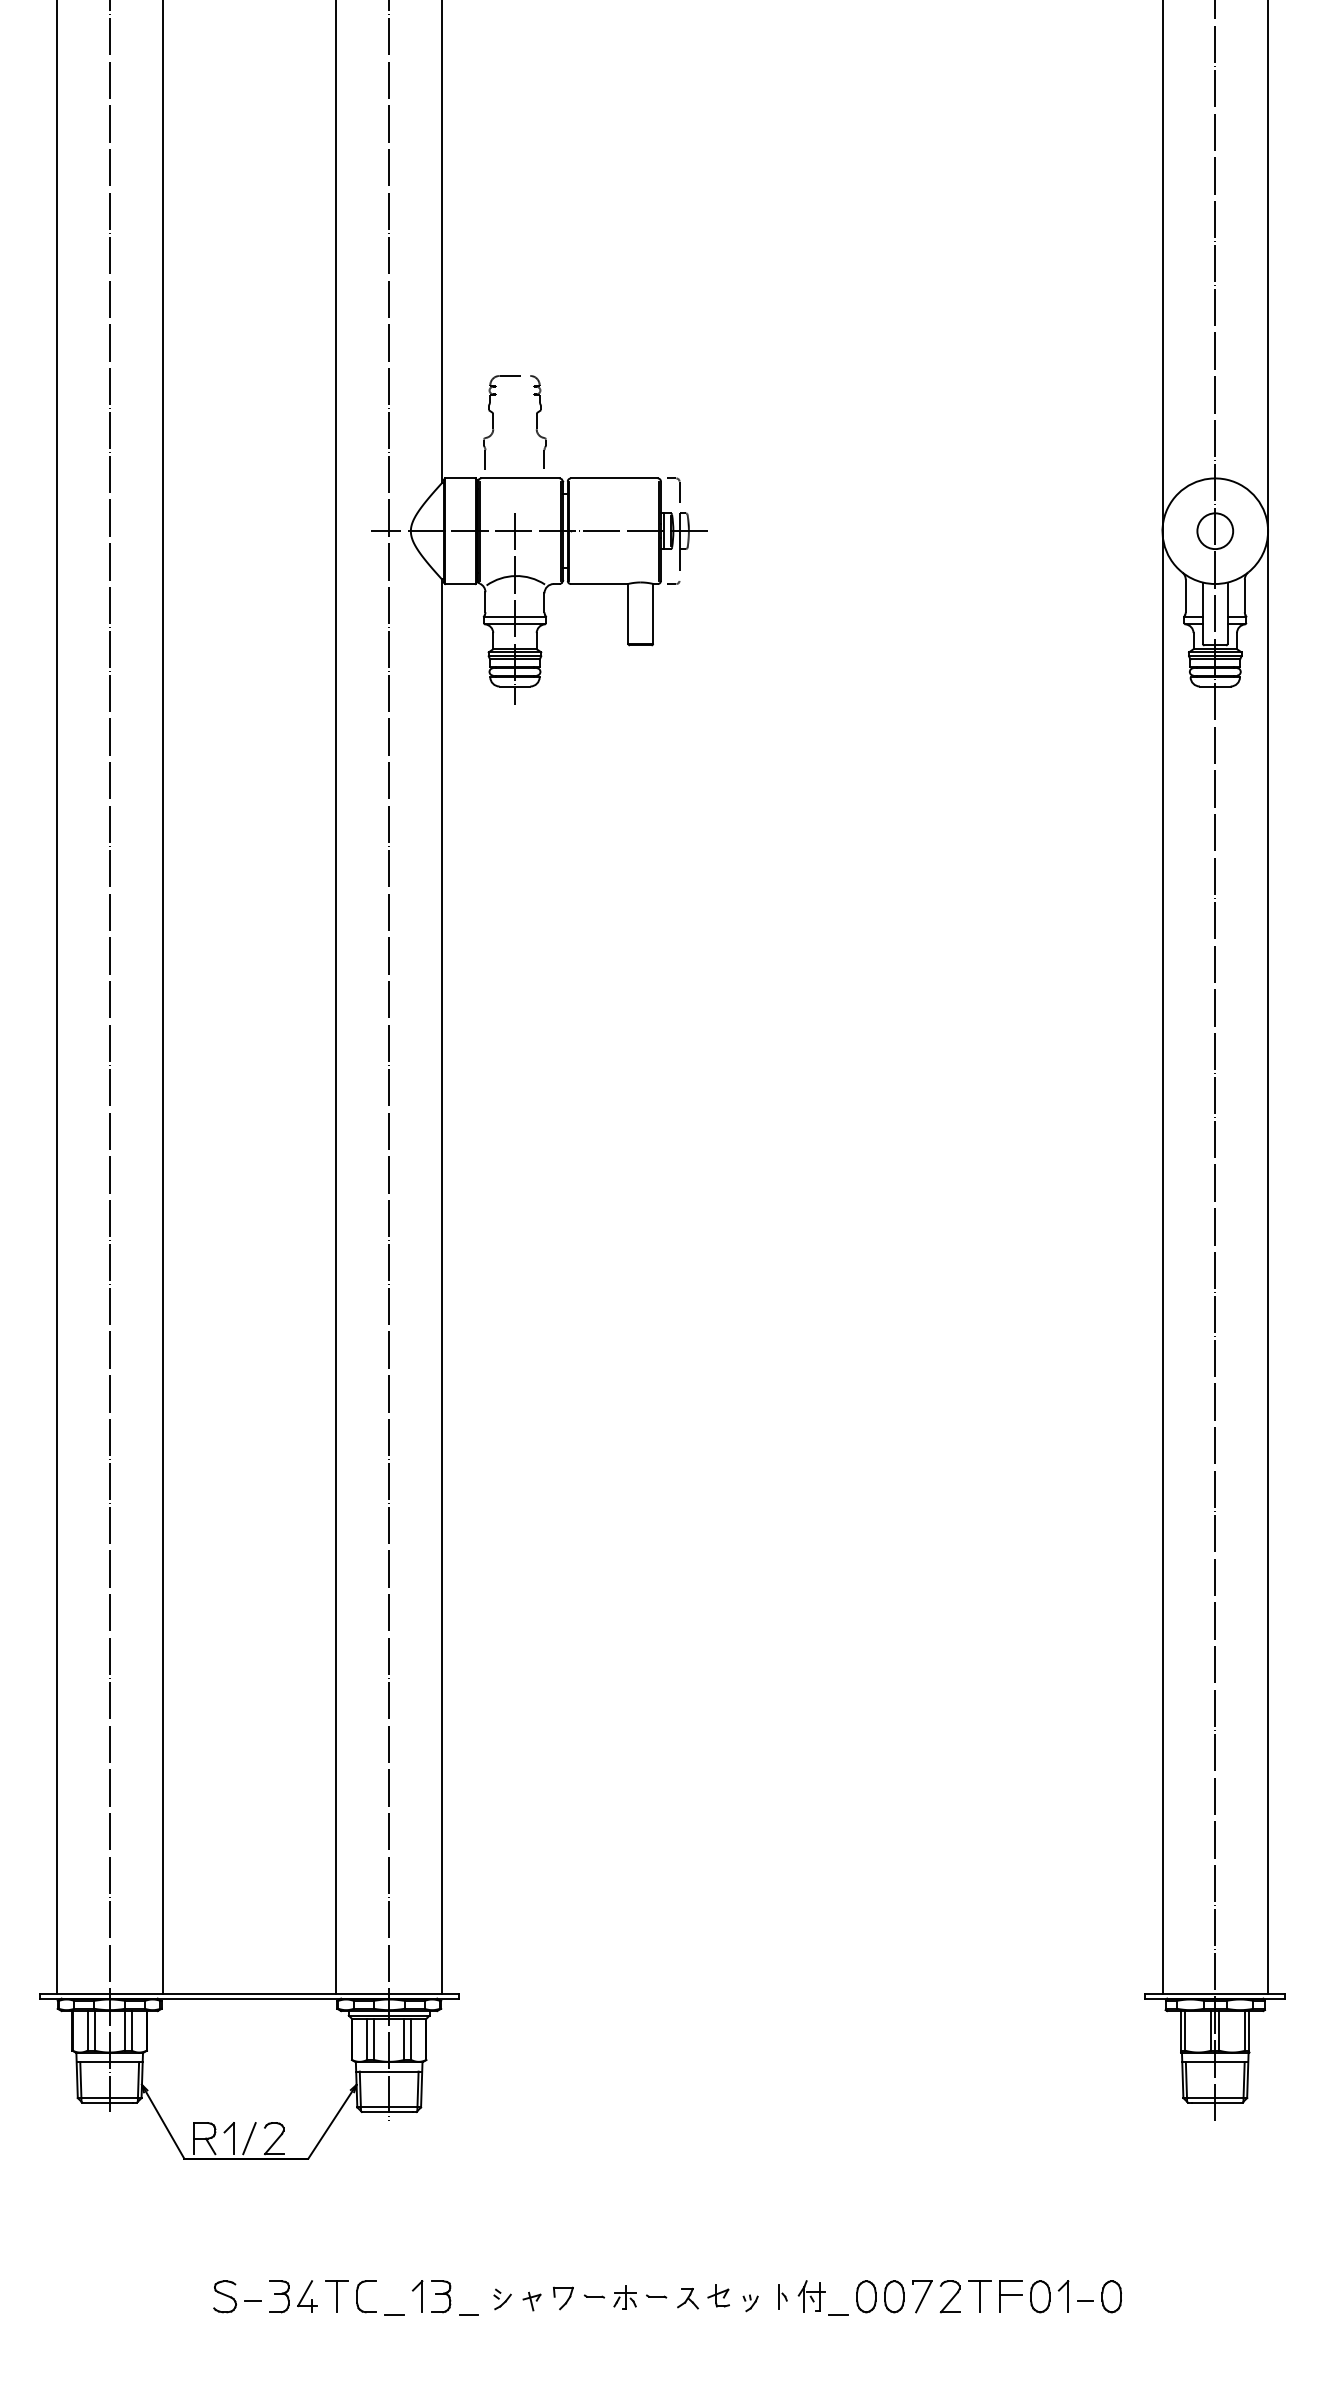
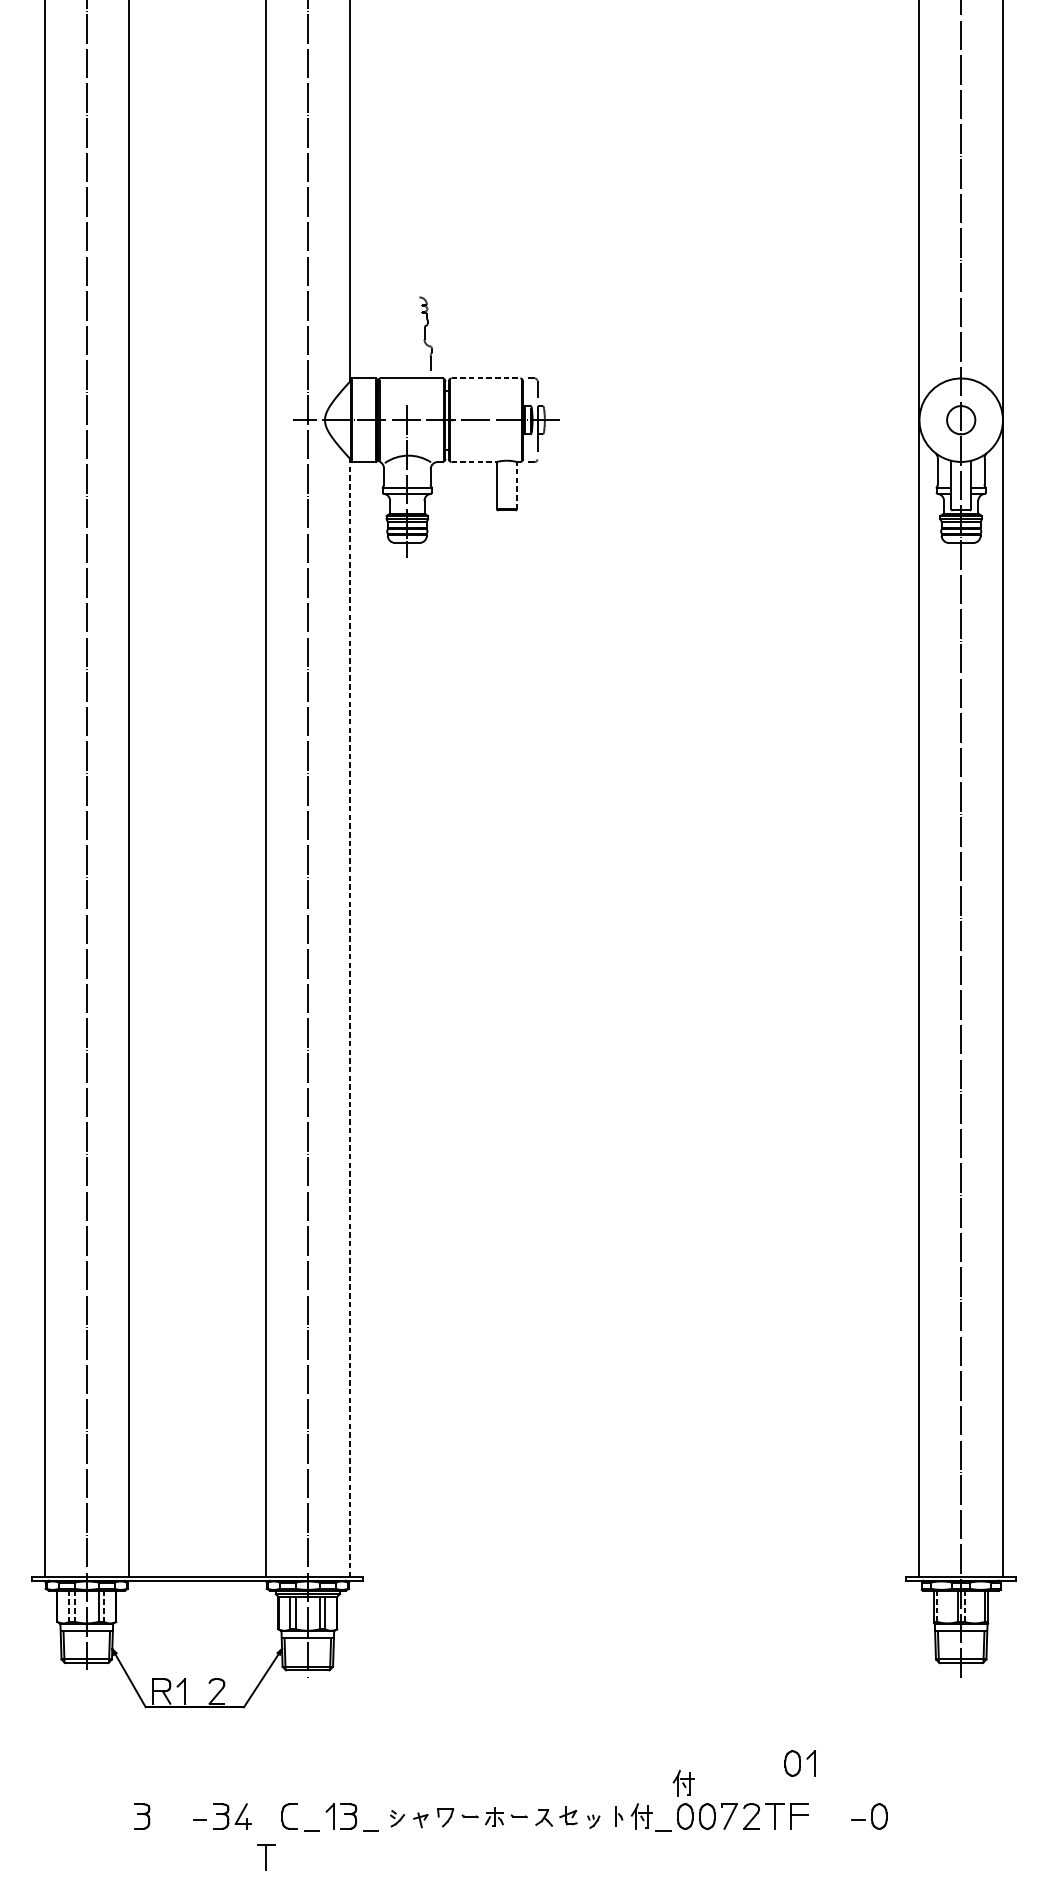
part: (493, 422) -> (390, 334), removed
line: (614, 478) -> (486, 378), solid -> dashed
line: (599, 584) -> (474, 462), solid -> dashed
line: (653, 613) -> (516, 485), solid -> dashed
line: (442, 1286) -> (350, 1017), solid -> dashed
line: (87, 2030) -> (69, 1605), solid -> dashed
line: (94, 2030) -> (74, 1605), solid -> dashed
line: (131, 2030) -> (104, 1605), solid -> dashed
line: (1185, 2030) -> (937, 1605), solid -> dashed
line: (1219, 2030) -> (964, 1605), solid -> dashed
line: (249, 2138) -> (197, 1691), removed
part: (864, 2254) -> (683, 1783), added
part: (179, 2296) -> (141, 1816), added
part: (224, 2296) -> (177, 1816), removed
part: (336, 2296) -> (266, 1857), moved
part: (1049, 2296) -> (800, 1763), moved

